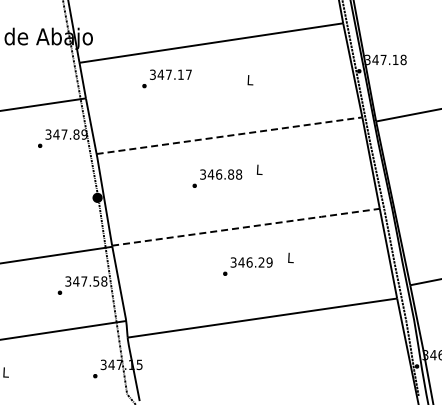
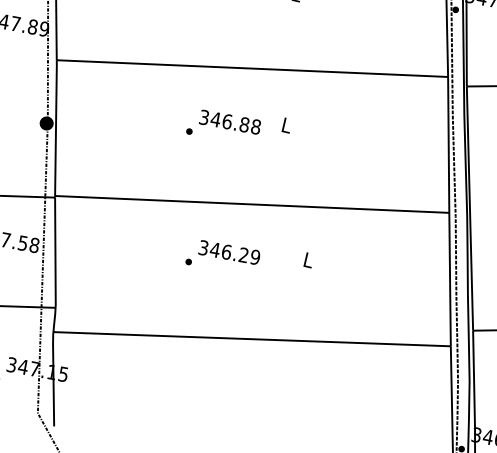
line: (230, 135) -> (253, 68), dashed -> solid
line: (246, 227) -> (252, 204), dashed -> solid
text: (247, 266) -> (222, 257), moved

